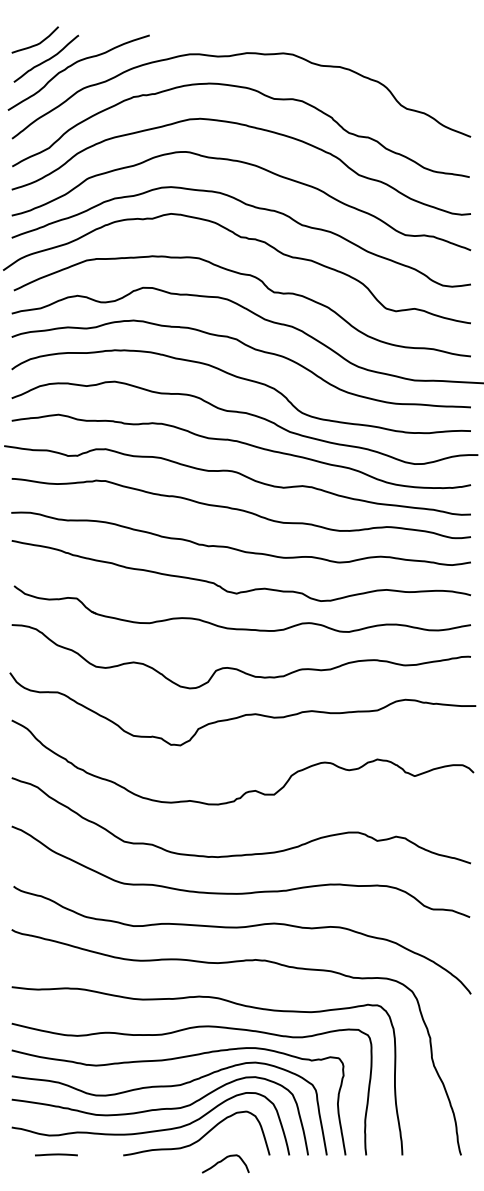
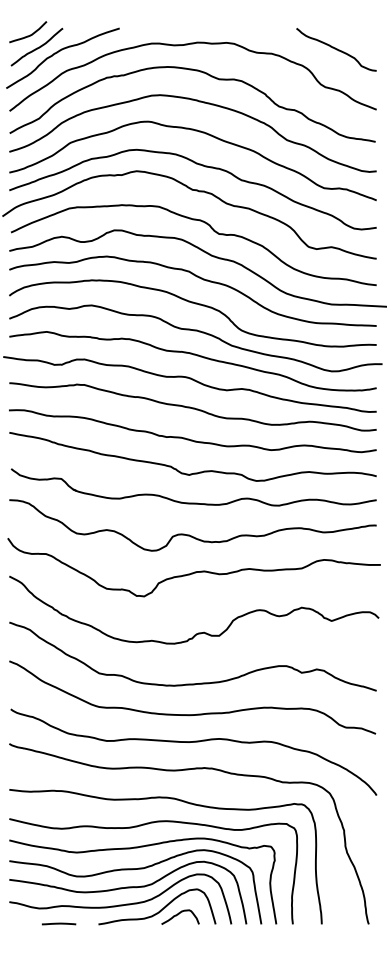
curve: (420, 61) -> (336, 49), added
line: (55, 1154) -> (58, 923), moved
curve: (224, 1160) -> (179, 914), moved

